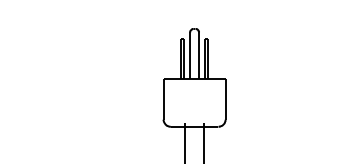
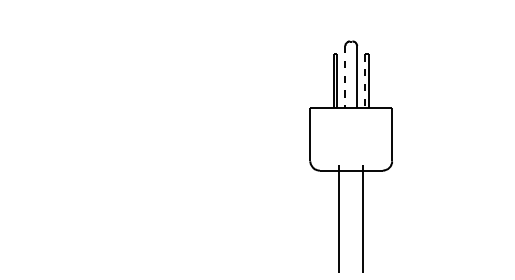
line: (190, 55) -> (345, 76), solid -> dashed
line: (204, 58) -> (364, 80), solid -> dashed

